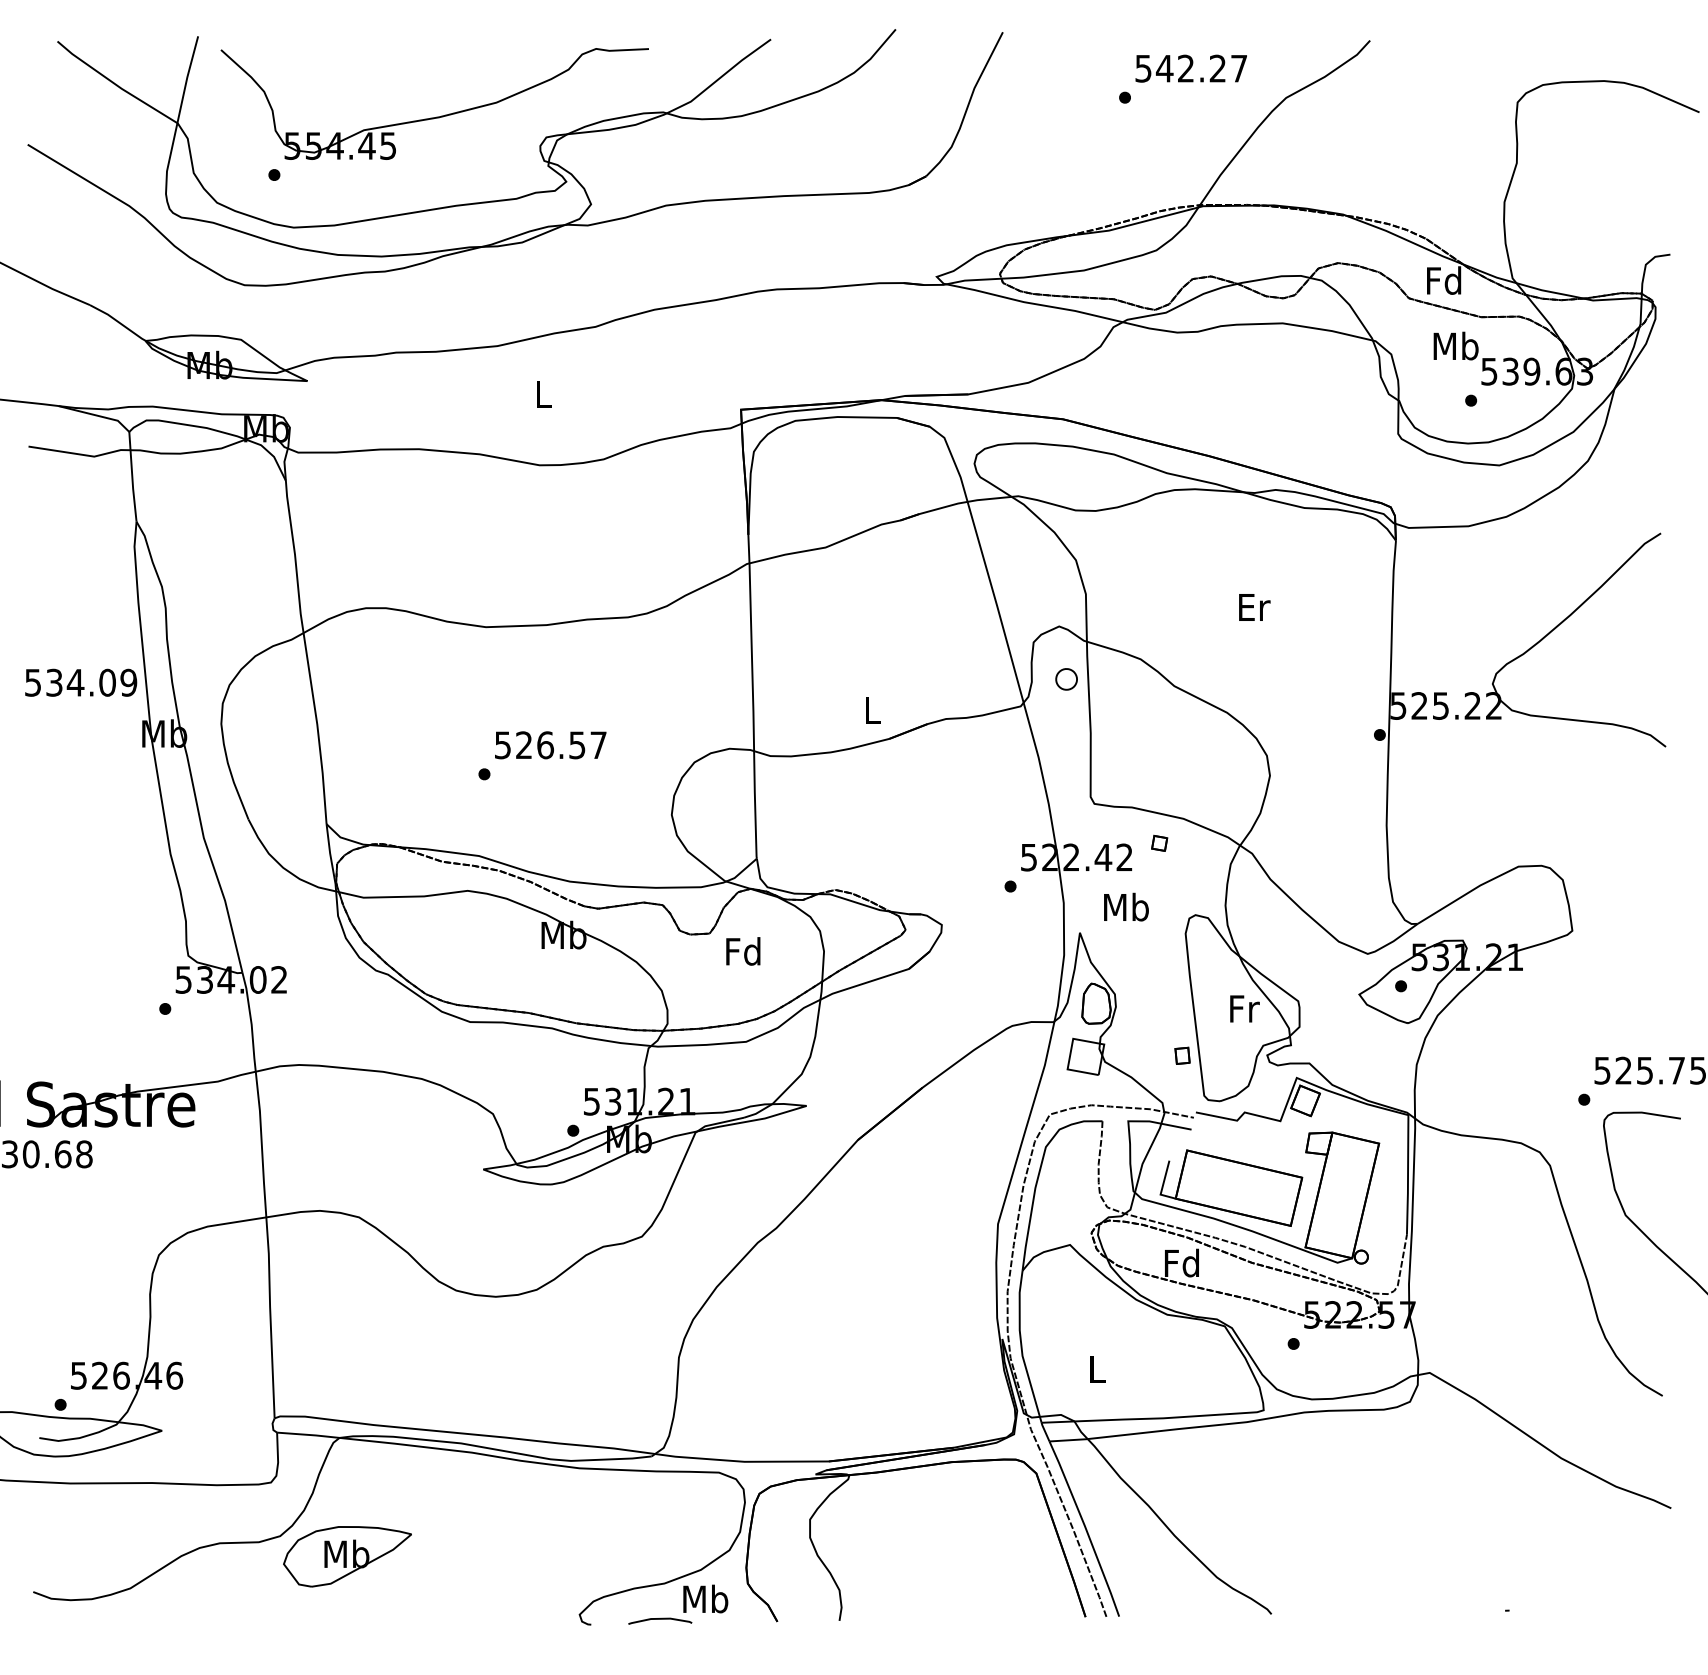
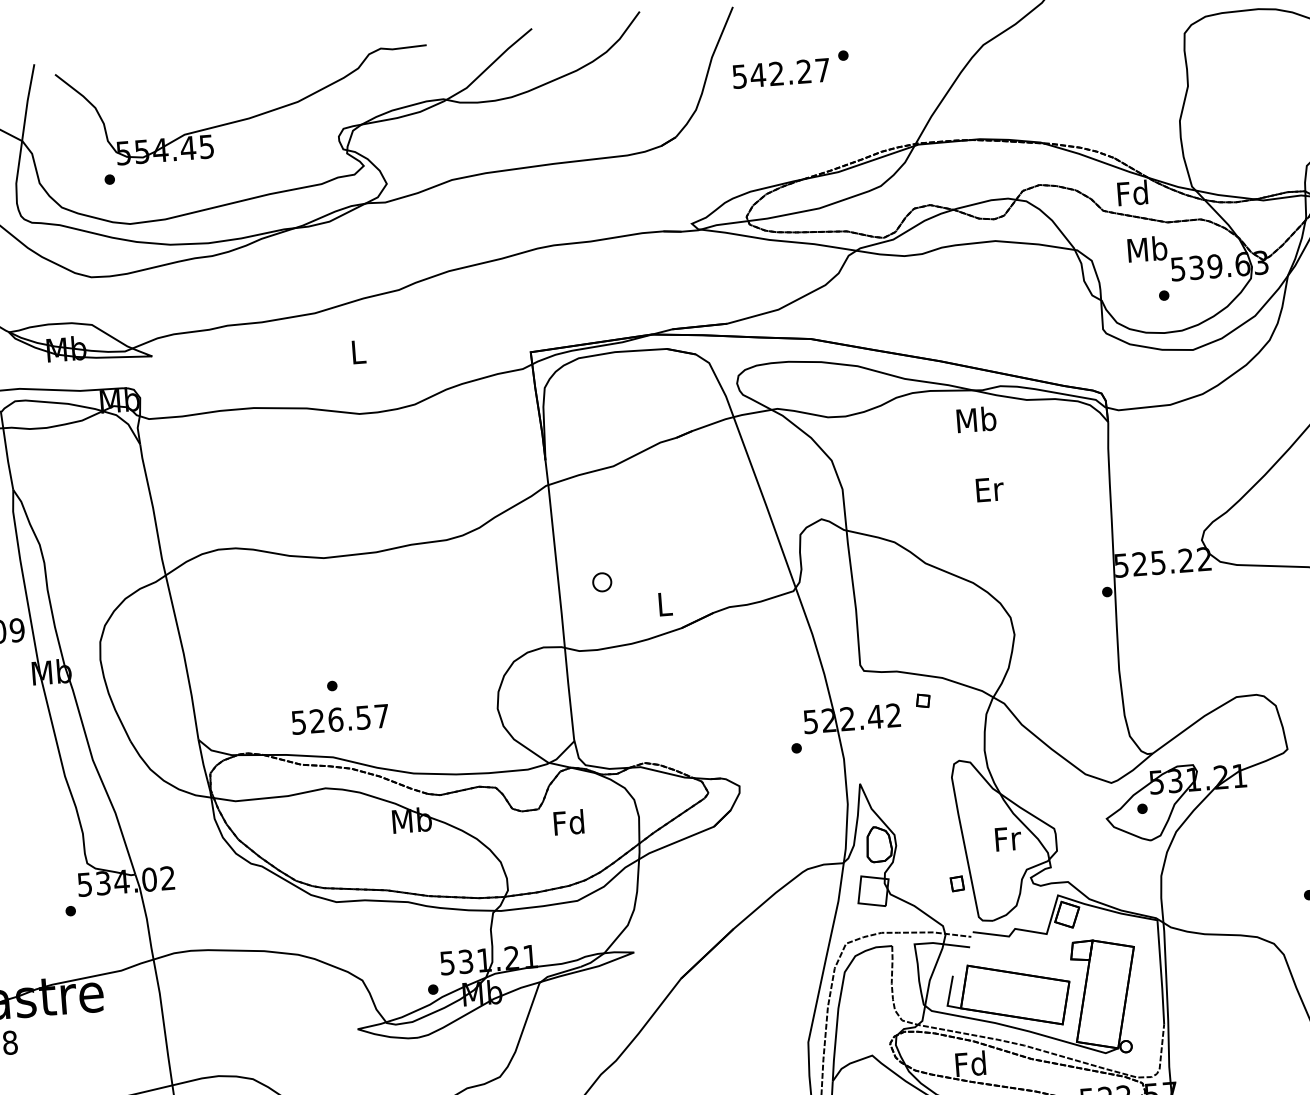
text: (1190, 68) -> (780, 73), moved
part: (1066, 679) -> (602, 582), moved
text: (550, 745) -> (340, 719), moved
text: (1126, 906) -> (976, 419), moved

